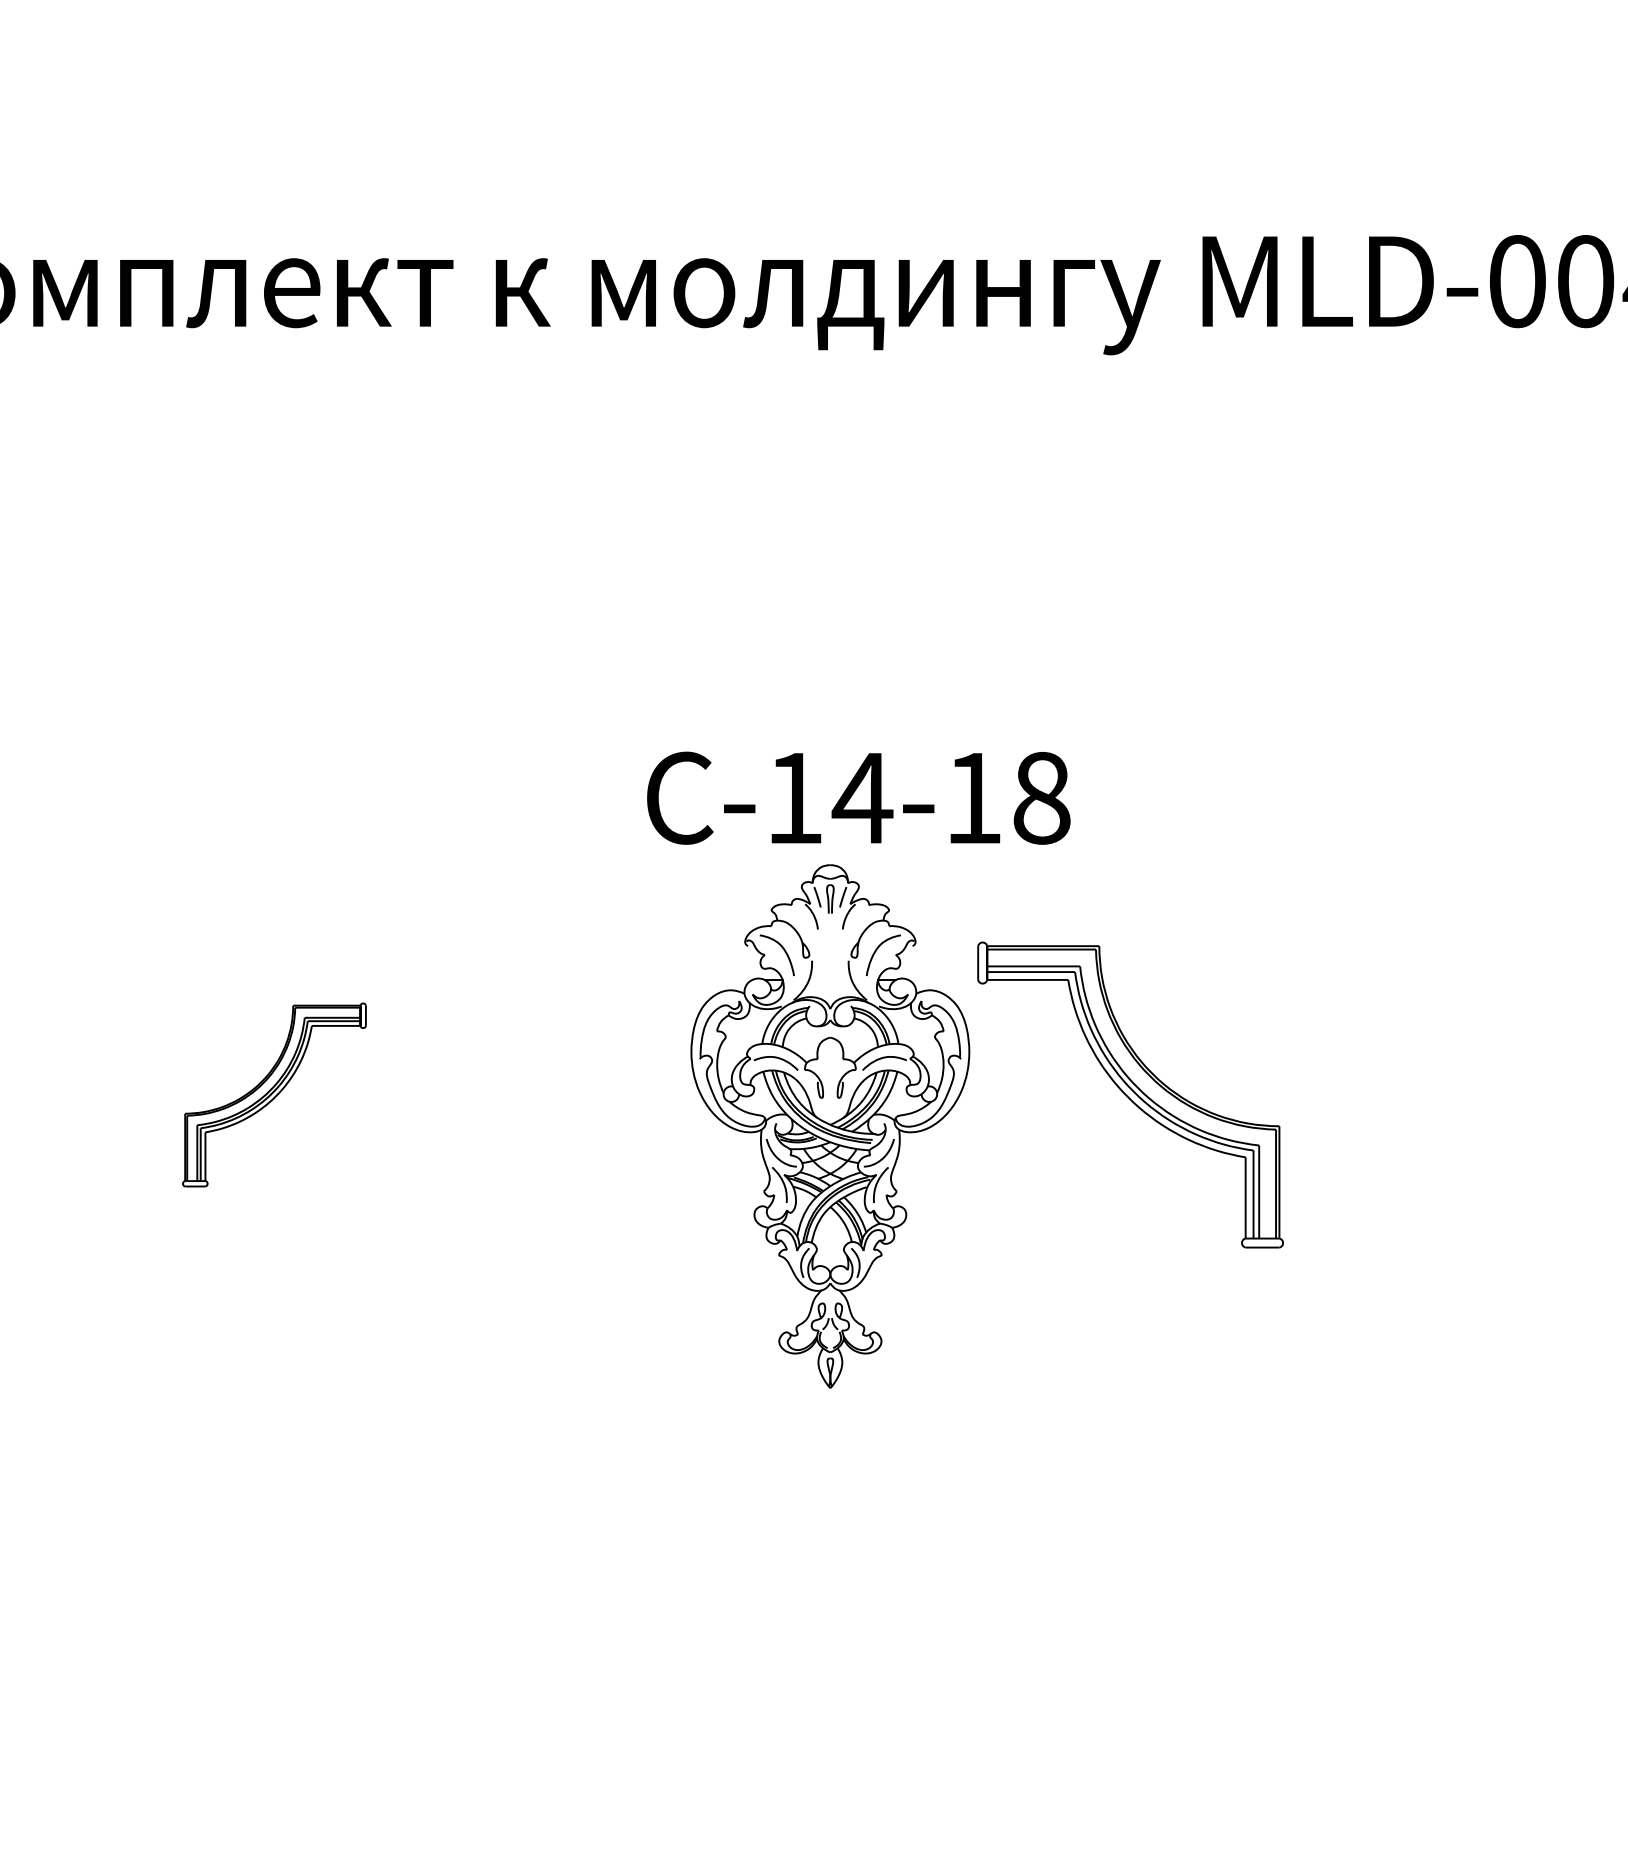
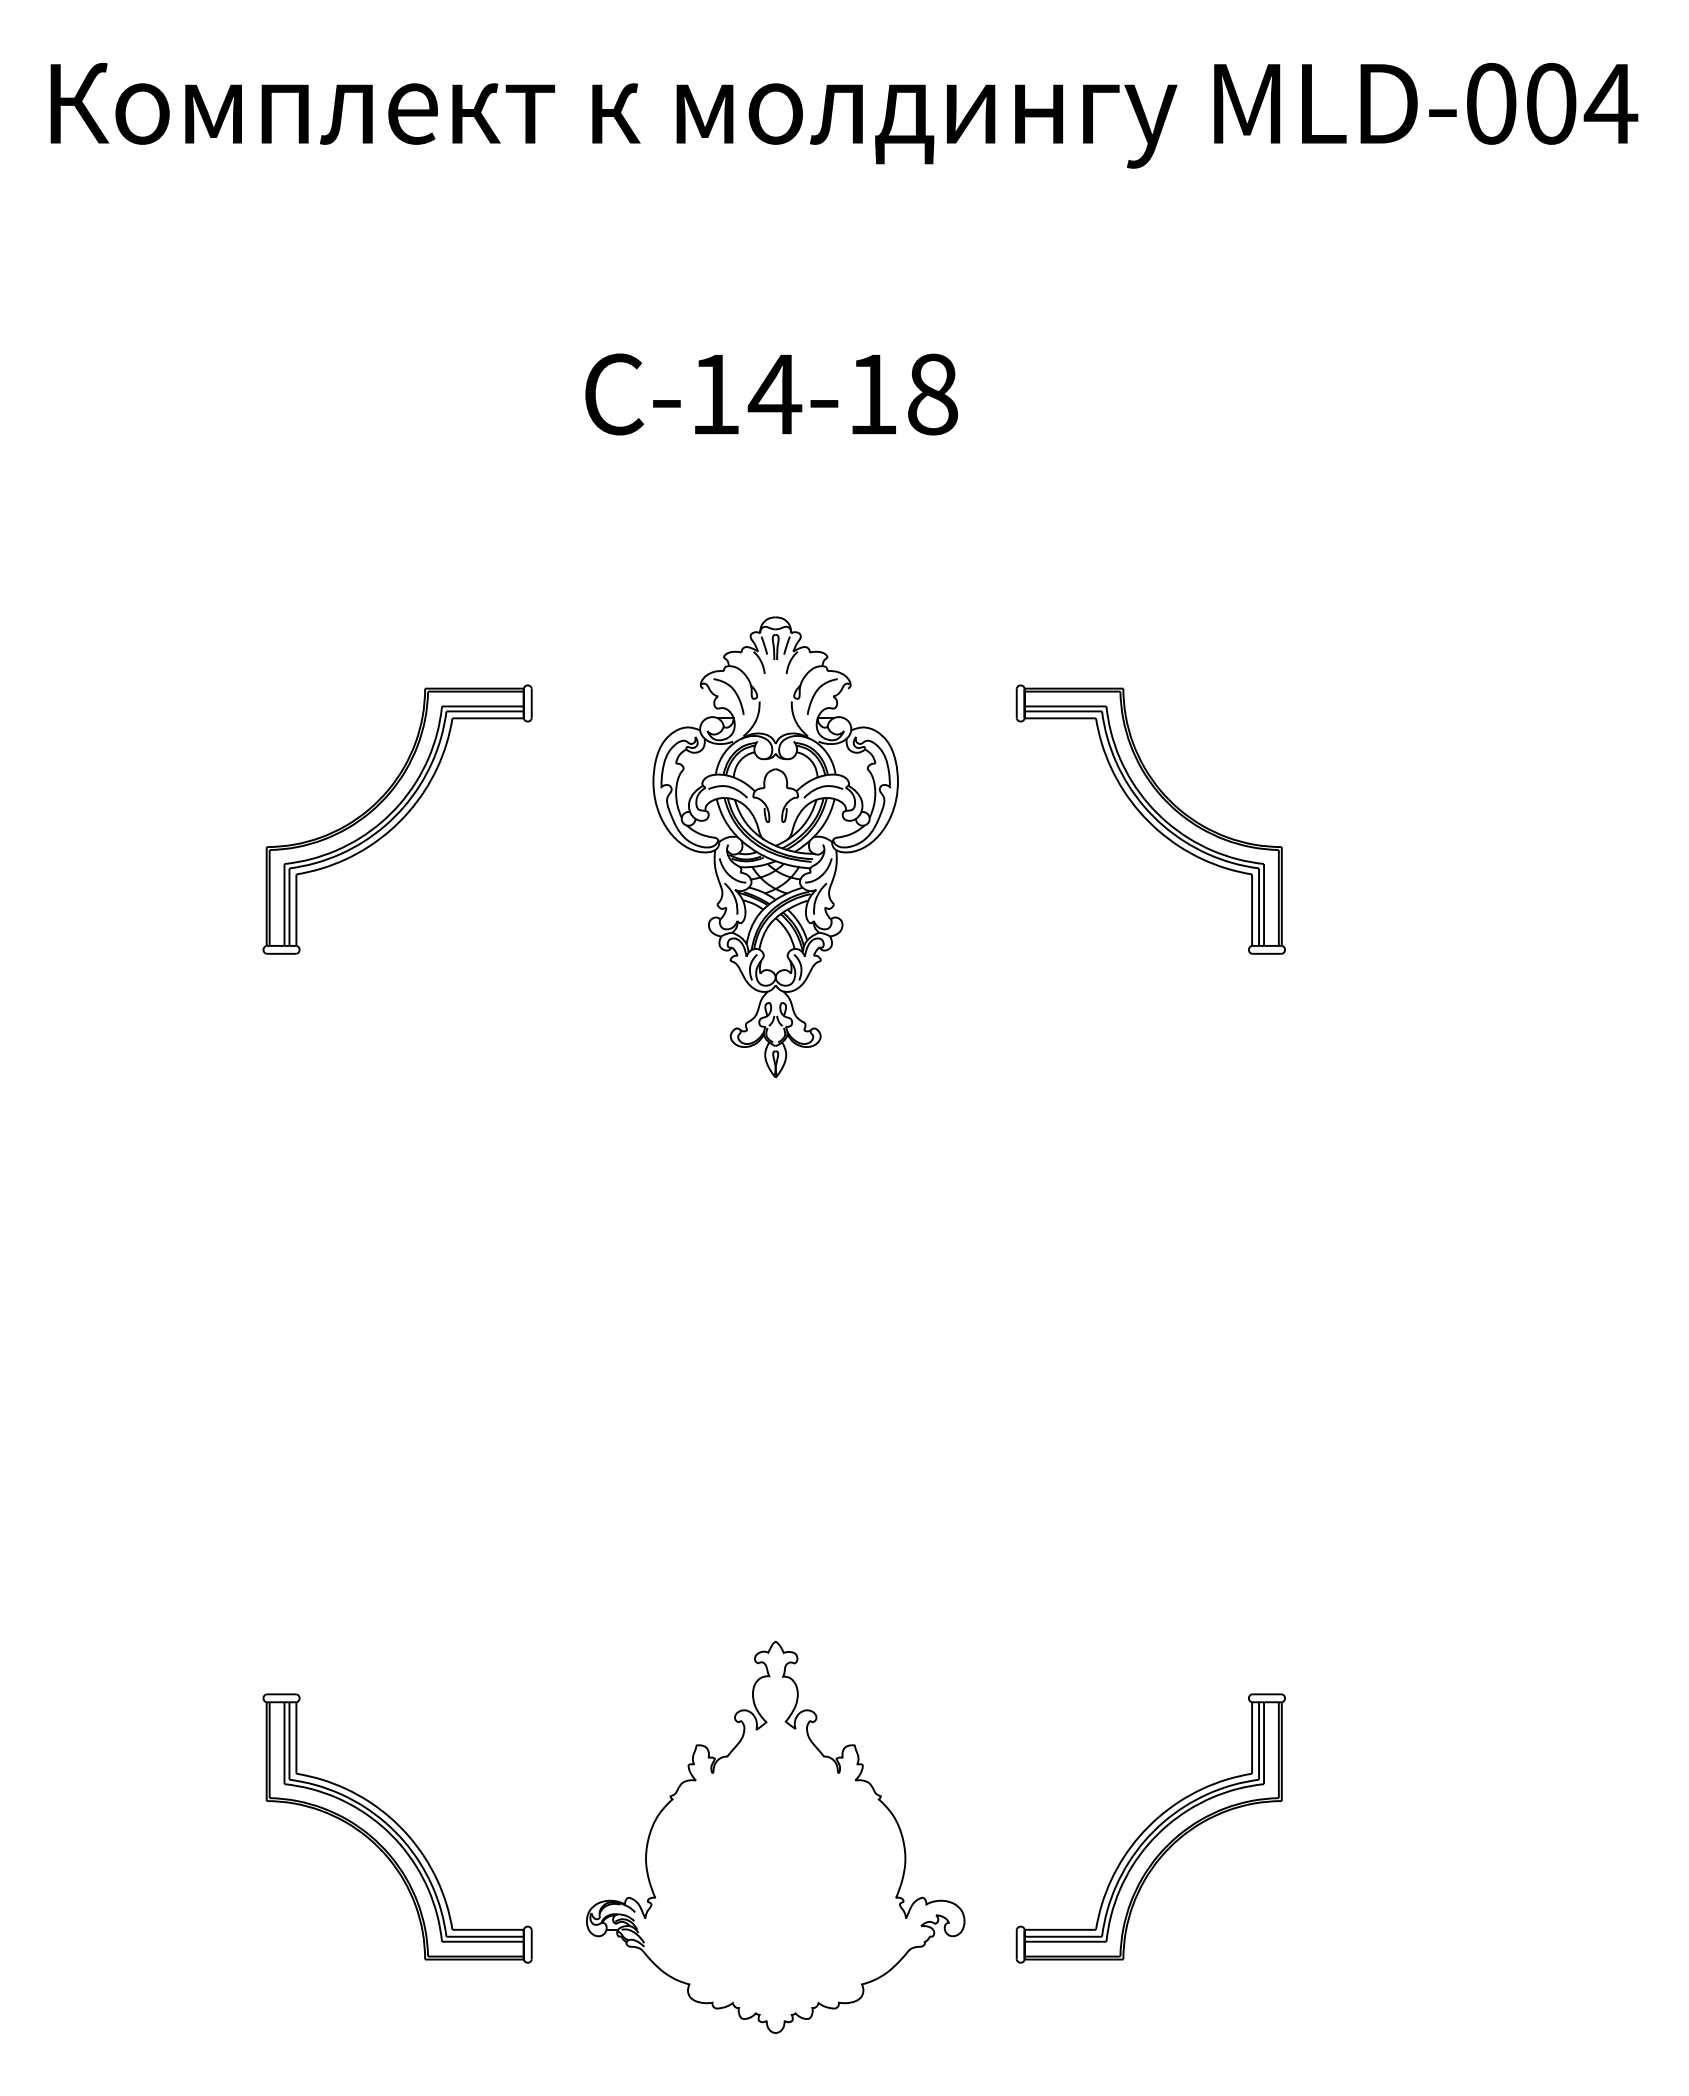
text: (858, 798) -> (771, 394), moved
part: (274, 1094) -> (397, 819), size x1.67
part: (830, 1125) -> (775, 846), moved

